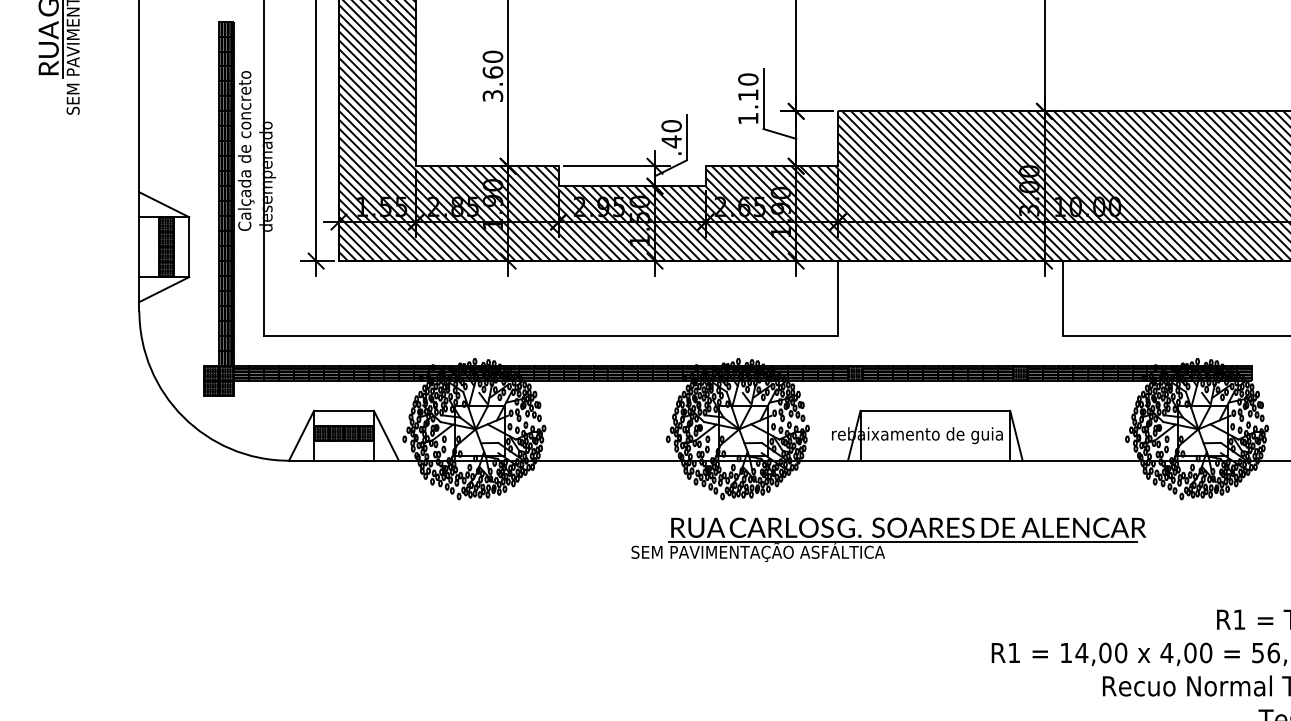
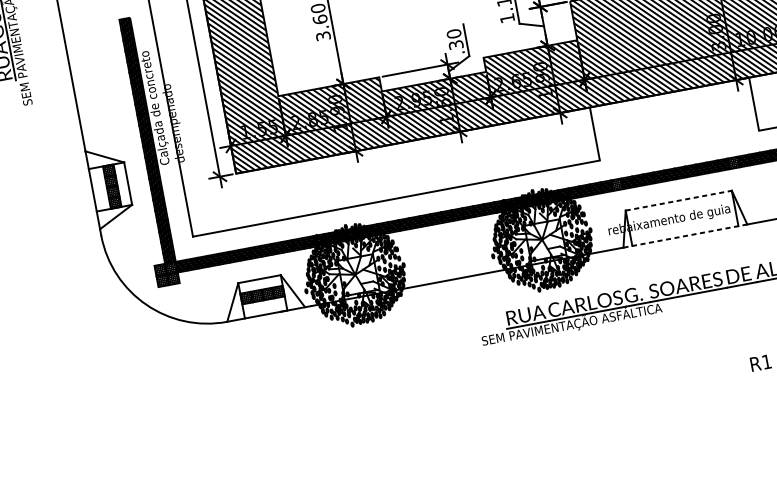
text: (671, 141) -> (455, 44), .40 -> .30
line: (935, 410) -> (678, 200), solid -> dashed
line: (935, 460) -> (685, 235), solid -> dashed

